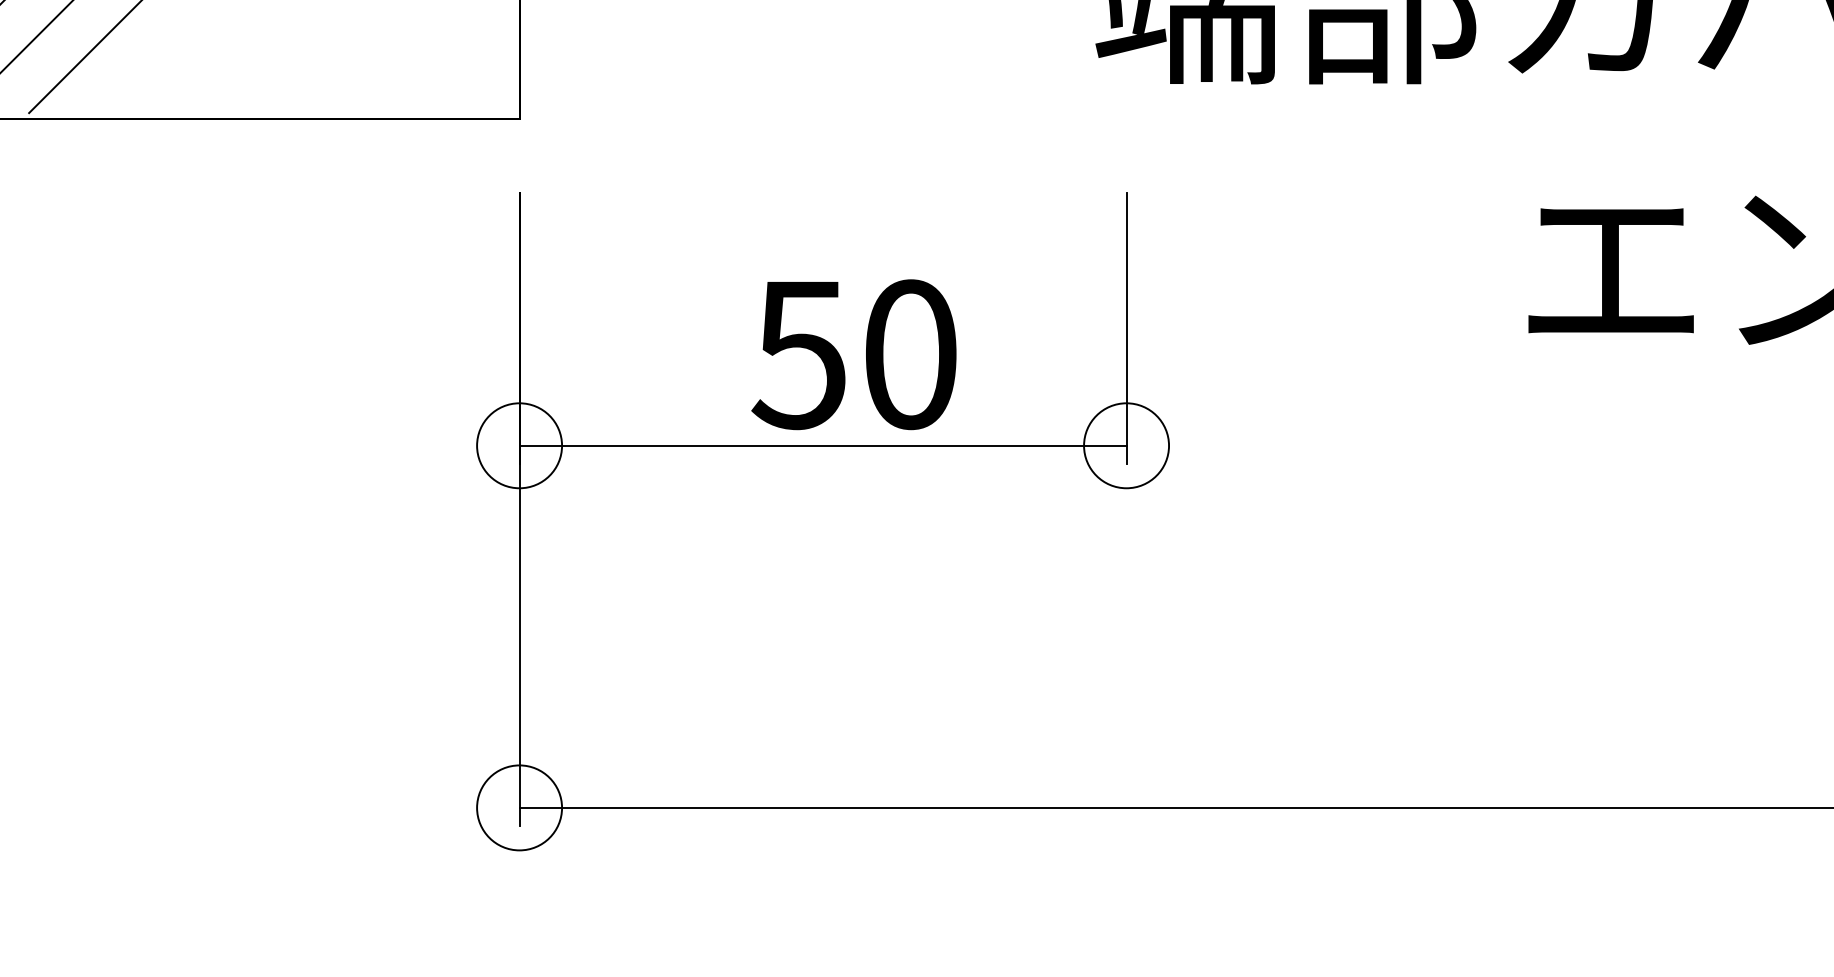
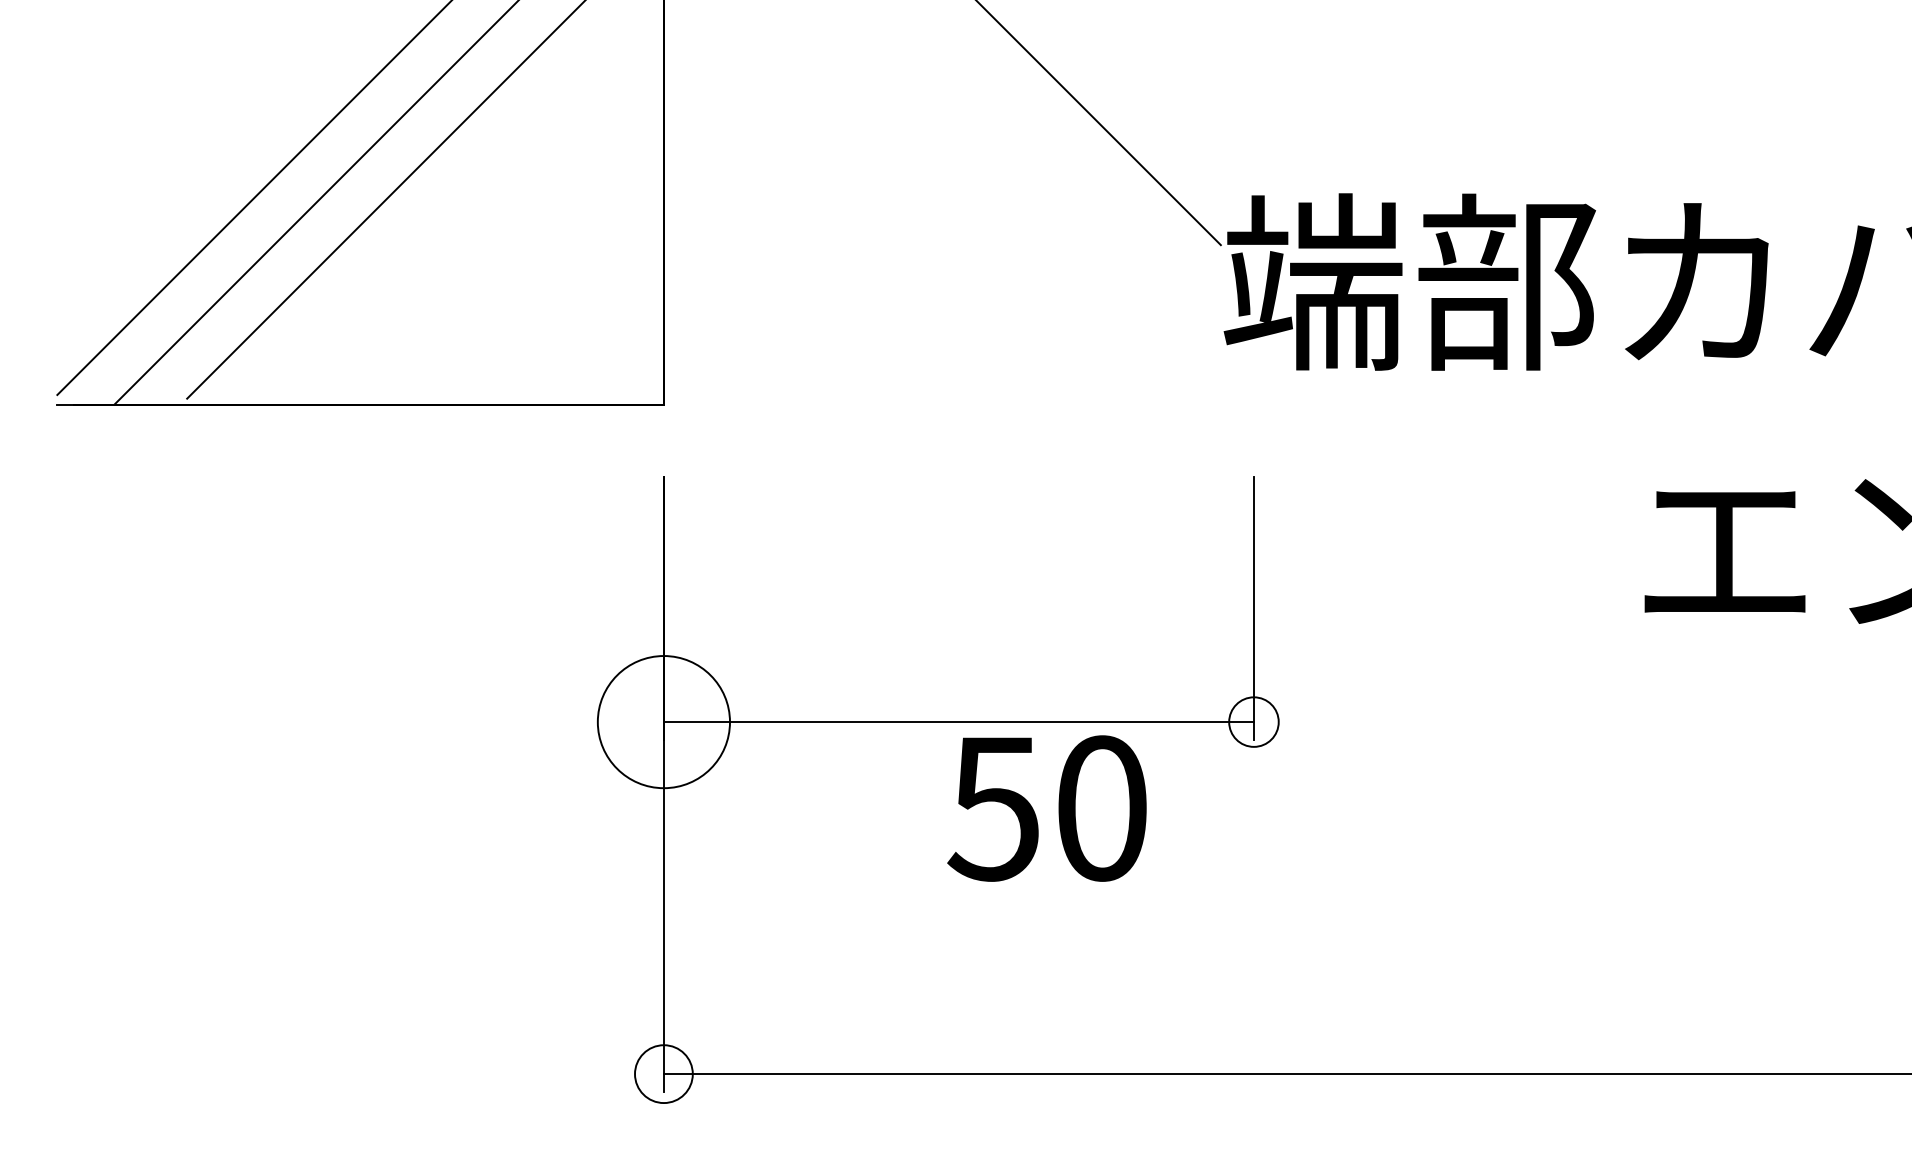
text: (853, 354) -> (1046, 808), moved
circle: (519, 445) -> (663, 721), size x1.6
circle: (1126, 445) -> (1253, 721), size x0.6
circle: (519, 807) -> (663, 1073), size x0.7

